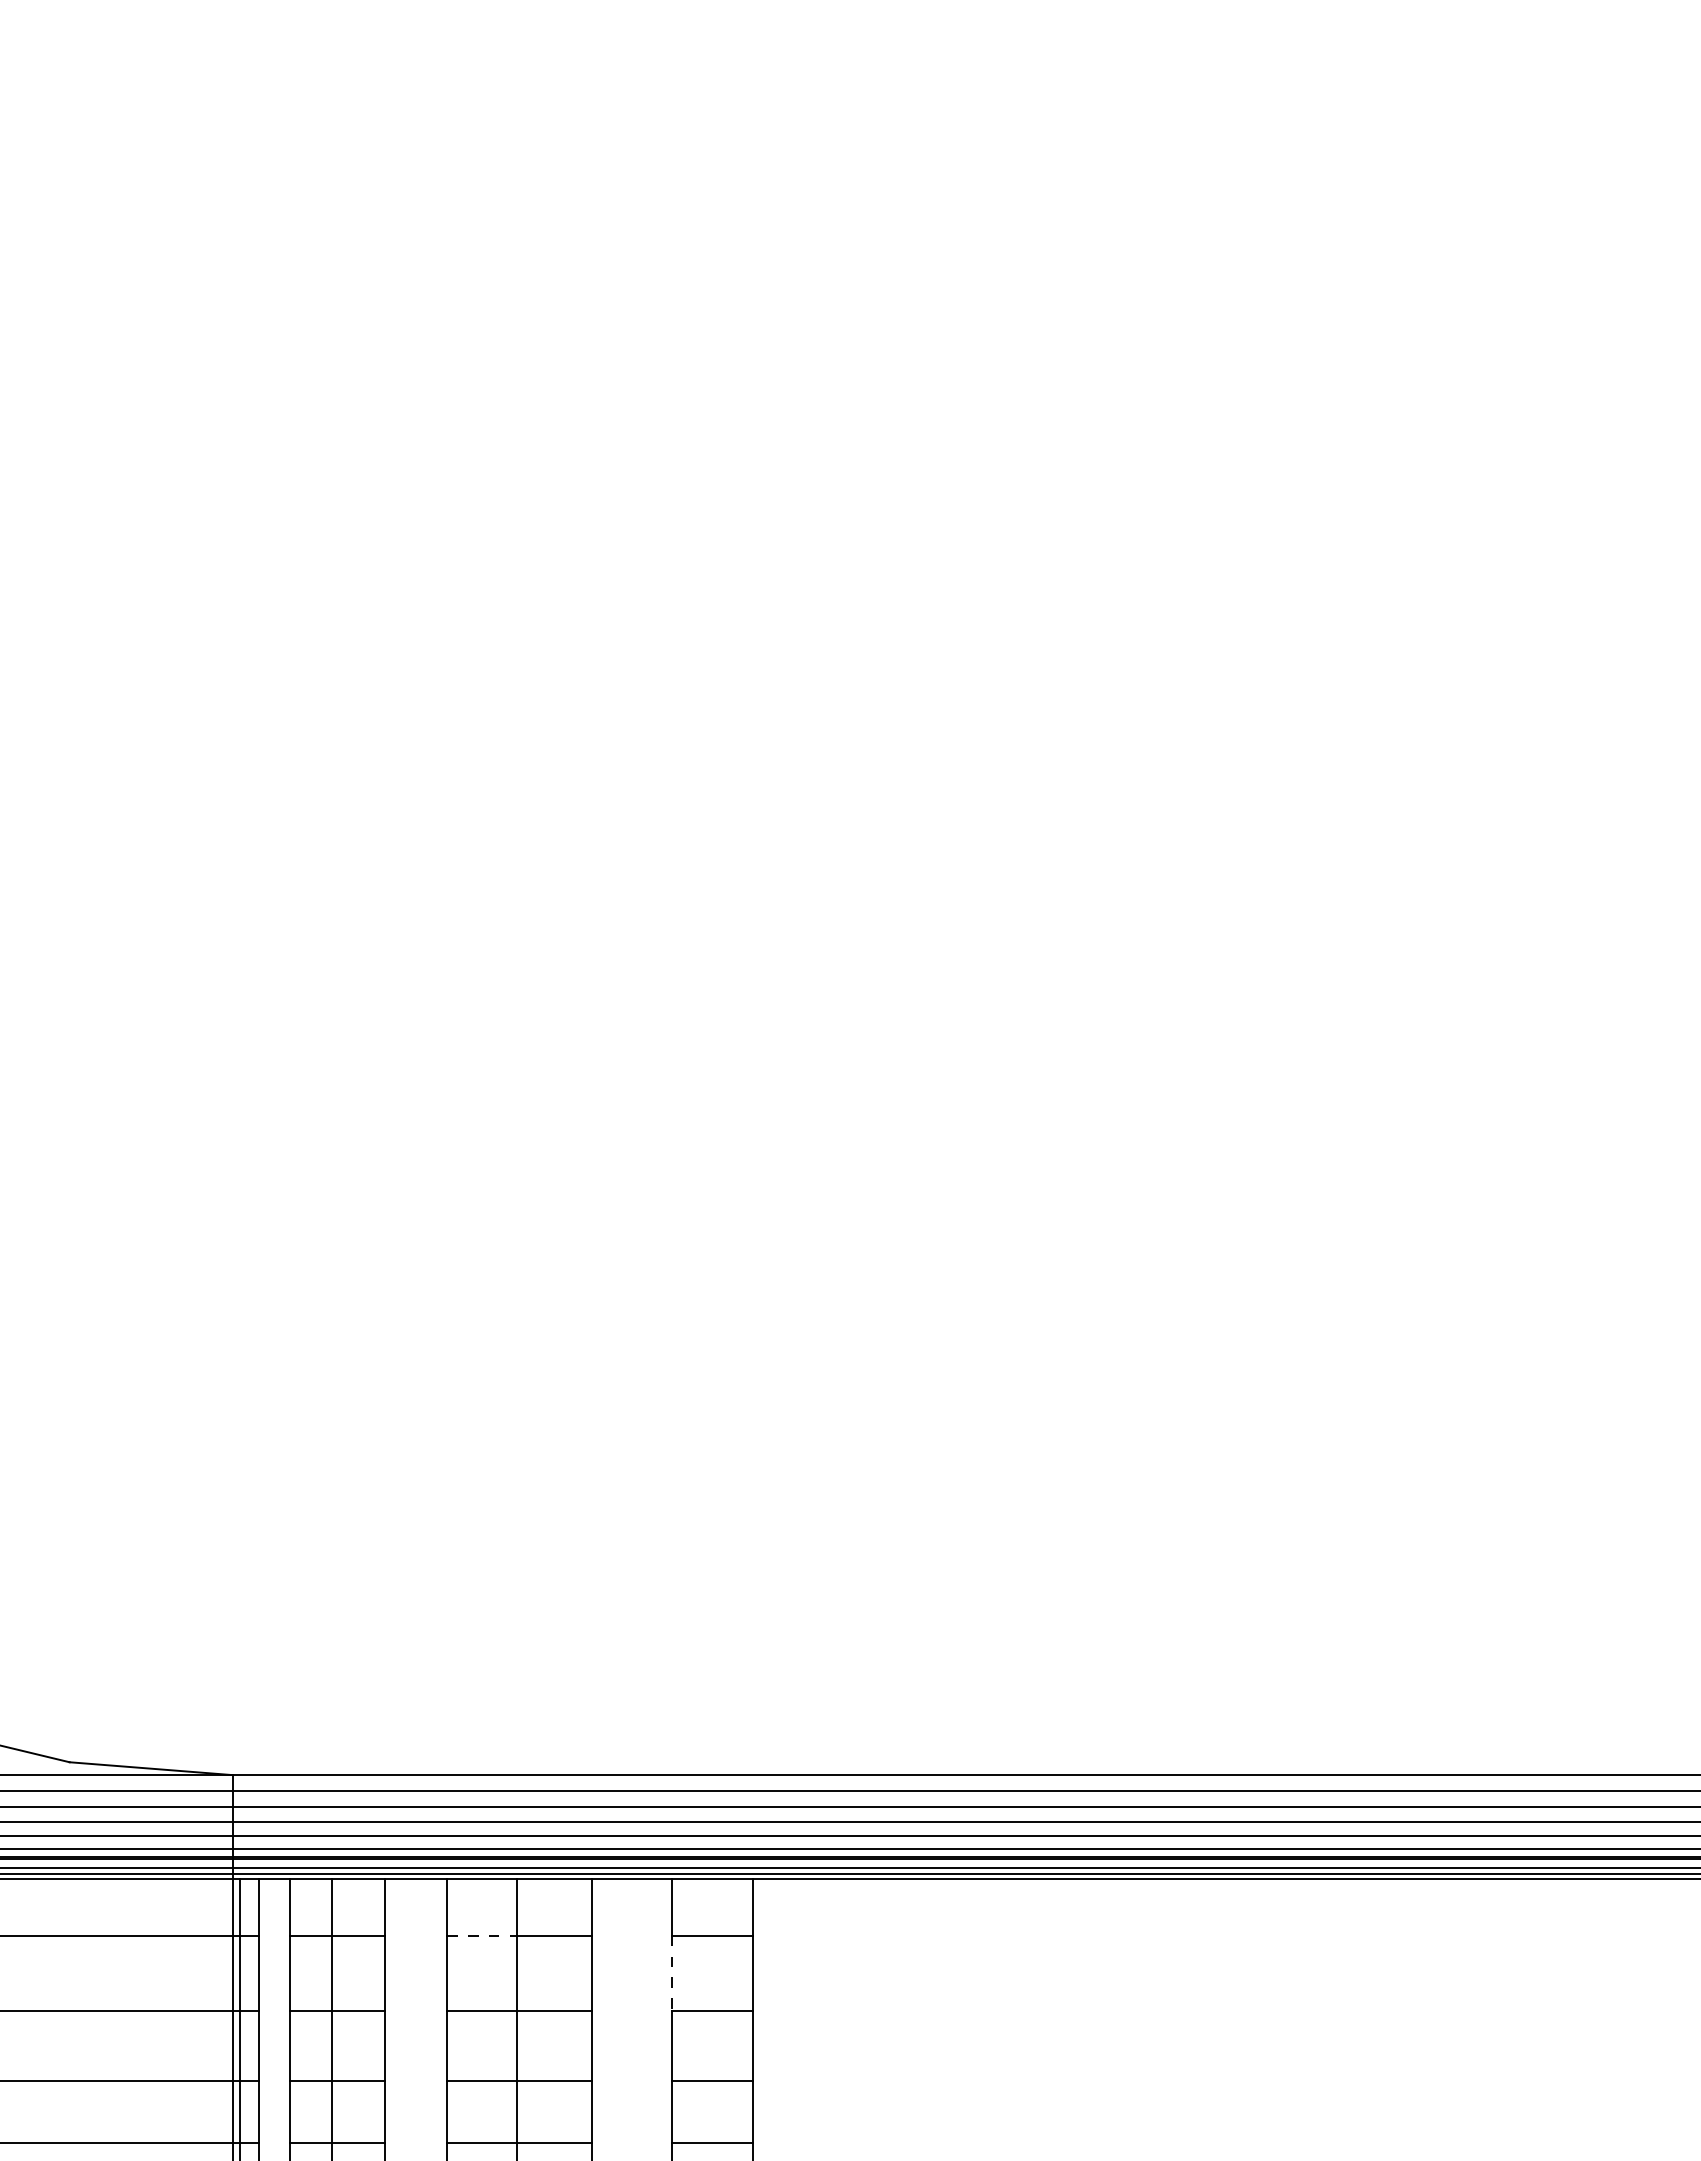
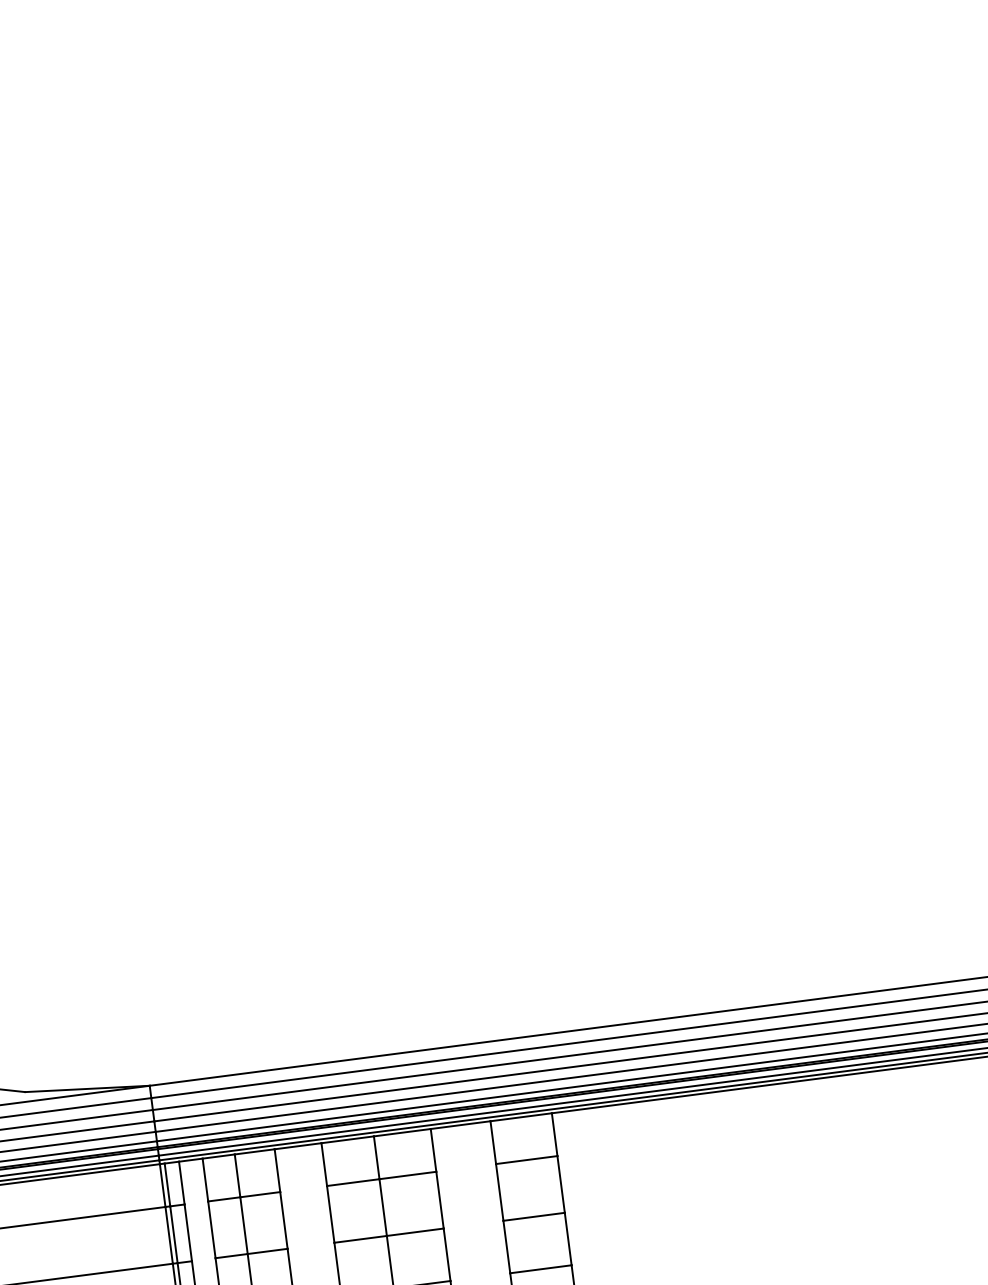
line: (482, 1935) -> (353, 1182), dashed -> solid
line: (671, 1973) -> (499, 1192), dashed -> solid

